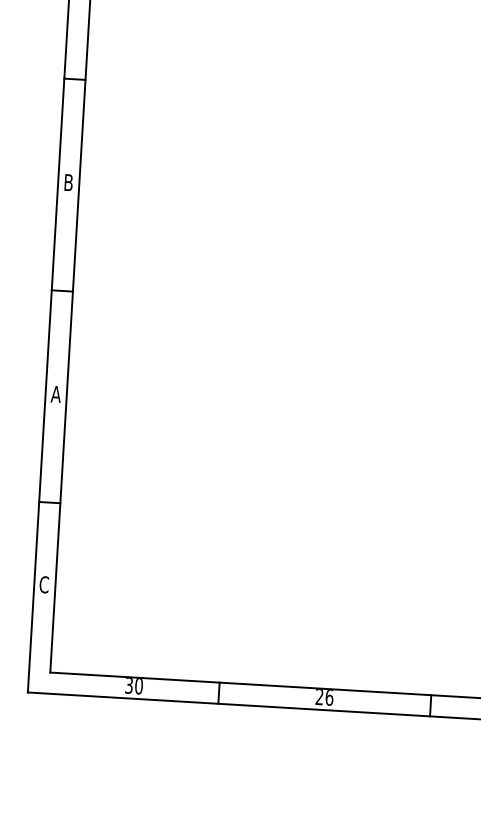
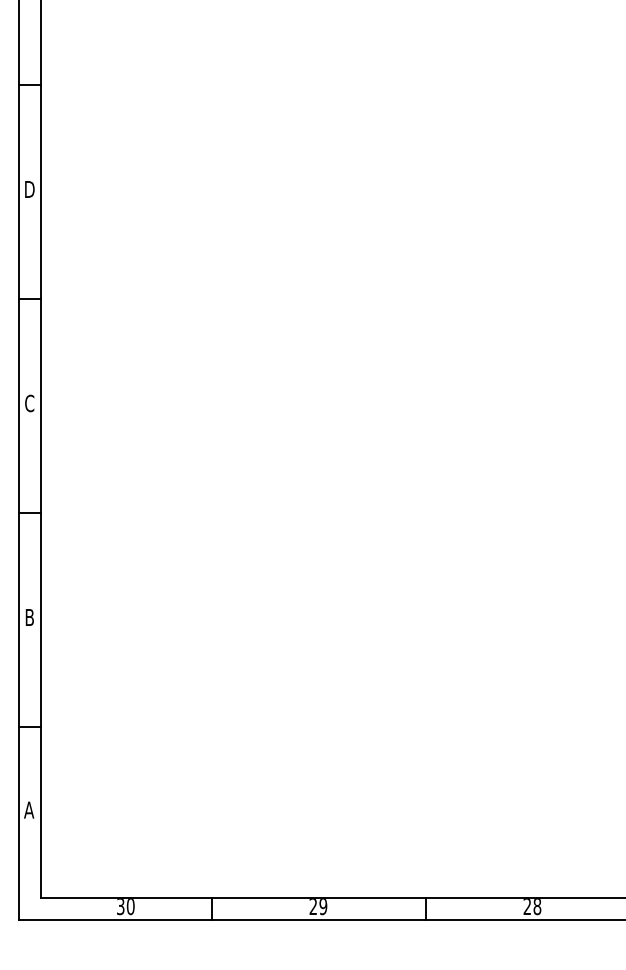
text: (68, 182) -> (29, 403), B -> C
text: (55, 394) -> (29, 617), A -> B
text: (44, 584) -> (29, 809), C -> A
text: (329, 698) -> (323, 907), 26 -> 29

